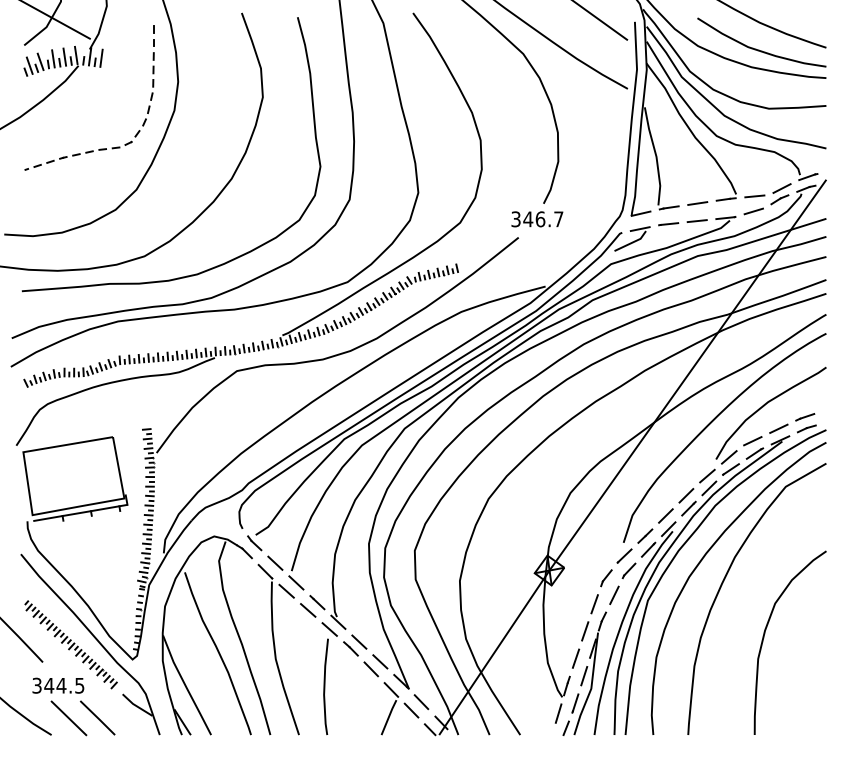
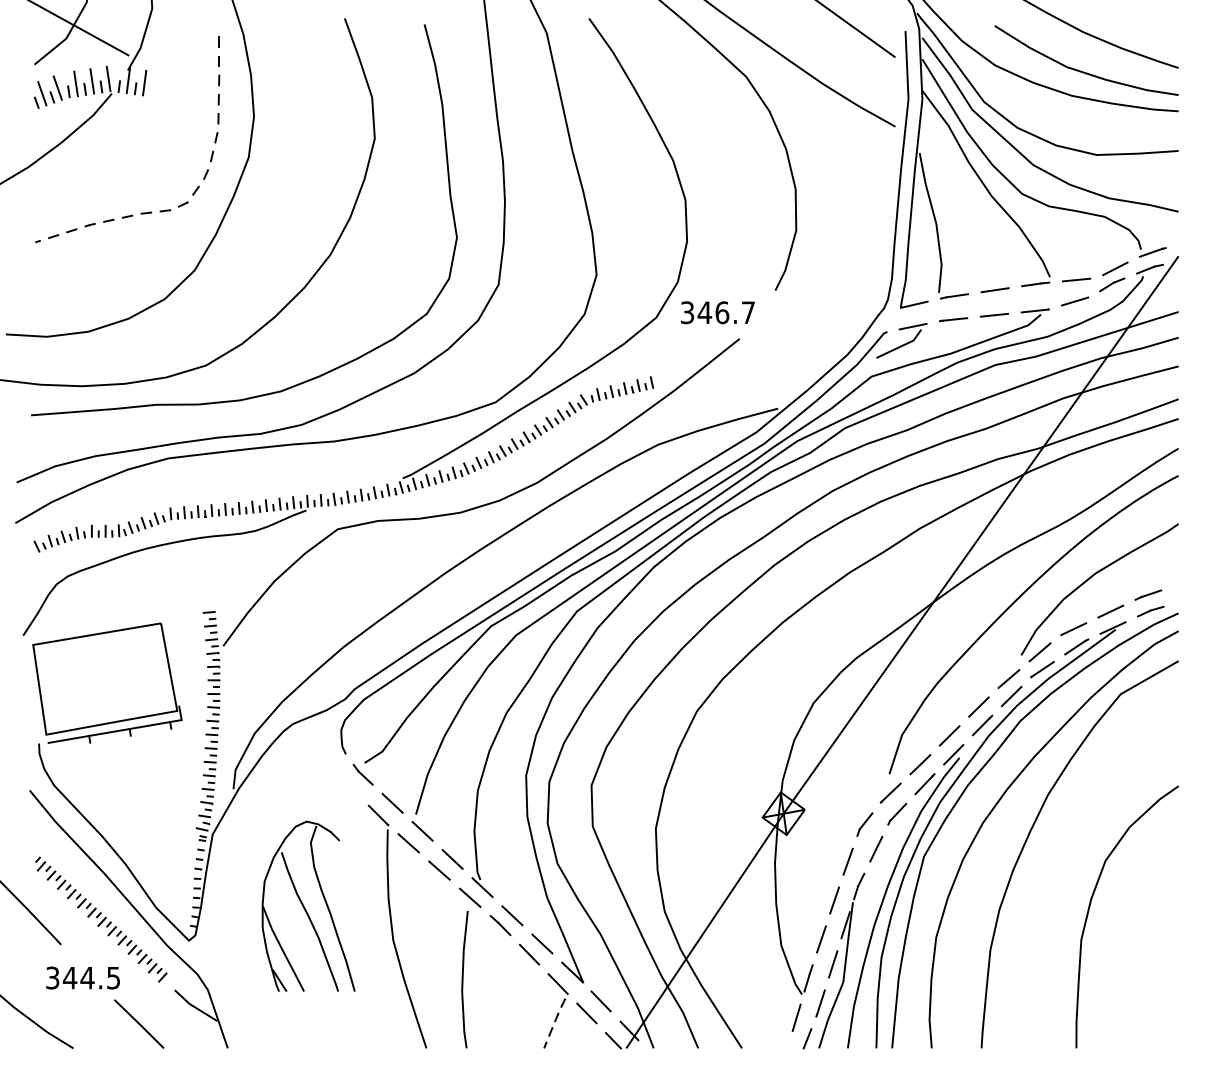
text: (537, 219) -> (718, 312), moved
part: (216, 635) -> (308, 906), size x0.6
line: (389, 716) -> (555, 1021), solid -> dashed
line: (68, 718) -> (97, 1024), removed

